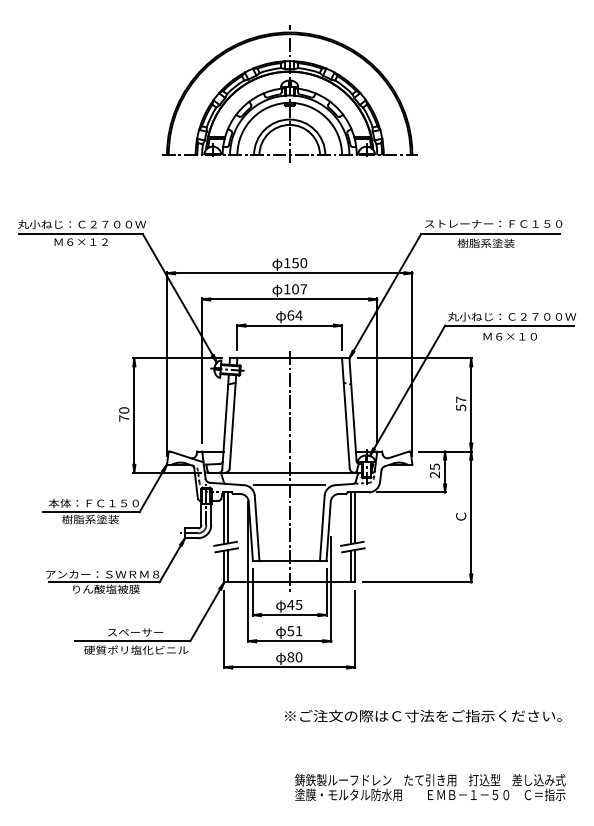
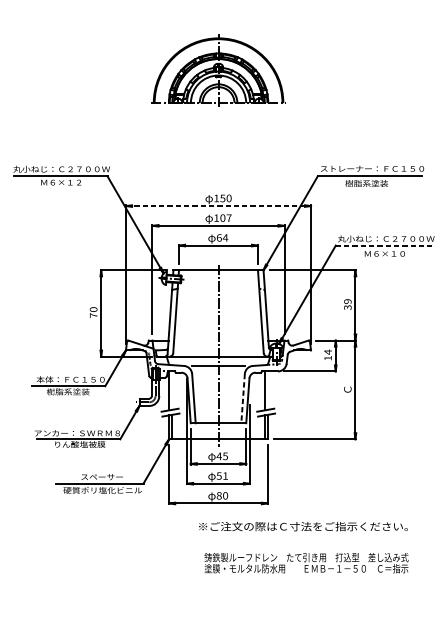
part: (289, 93) -> (218, 70), size x0.7
line: (289, 273) -> (218, 206), solid -> dashed
line: (510, 325) -> (385, 245), solid -> dashed
text: (461, 403) -> (348, 304), 57 -> 39
text: (434, 470) -> (327, 354), 25 -> 14
line: (228, 517) -> (172, 390), removed
line: (355, 517) -> (268, 390), removed
line: (322, 528) -> (243, 398), solid -> dashed
text: (423, 715) -> (303, 526), moved
text: (430, 787) -> (306, 563), moved

